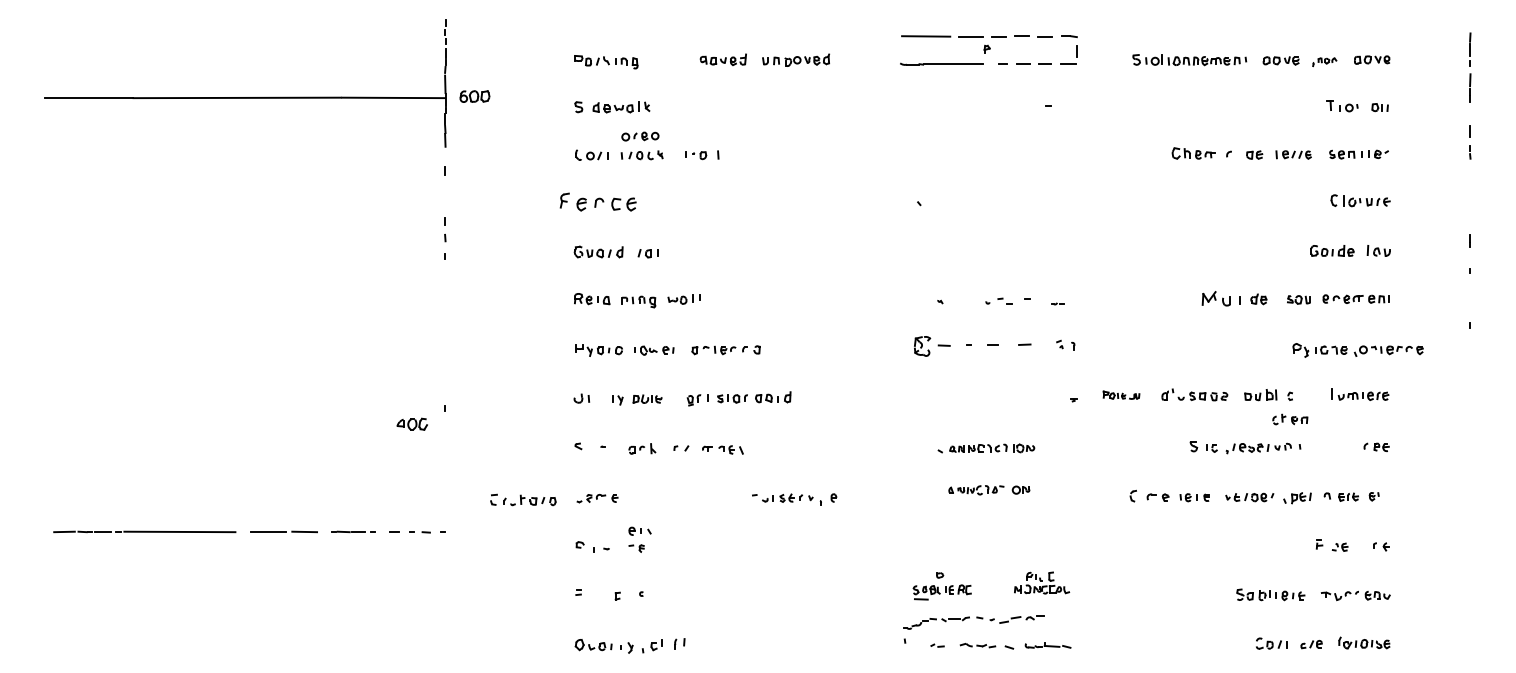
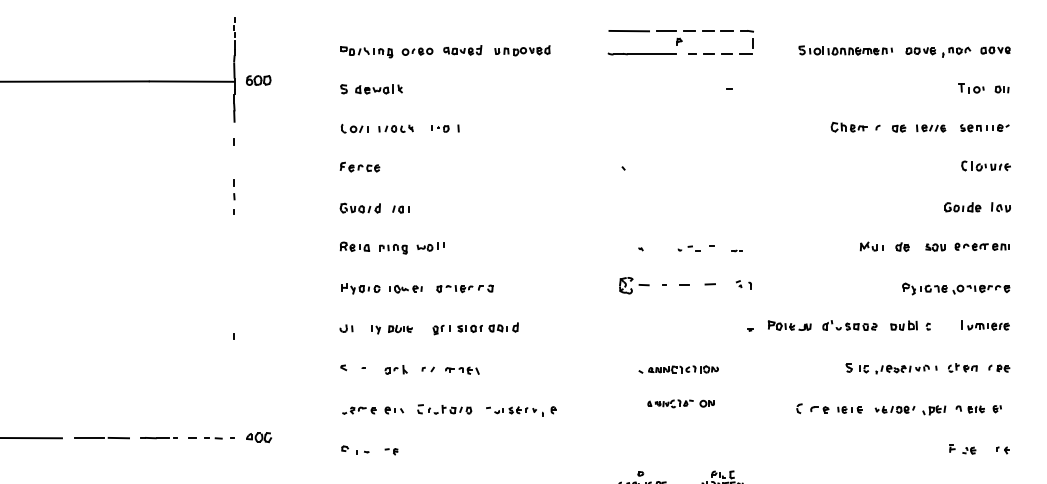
part: (1324, 61) -> (956, 51), size x1.43
part: (640, 136) -> (417, 51), moved
part: (598, 201) -> (360, 166), size x0.62
part: (1221, 298) -> (871, 246), size x0.71
part: (1357, 350) -> (955, 289), moved
part: (1121, 395) -> (789, 326), size x1.43
part: (1290, 419) -> (963, 367), moved
part: (411, 423) -> (258, 436), moved
part: (523, 499) -> (444, 408), moved
part: (639, 530) -> (393, 409), moved

